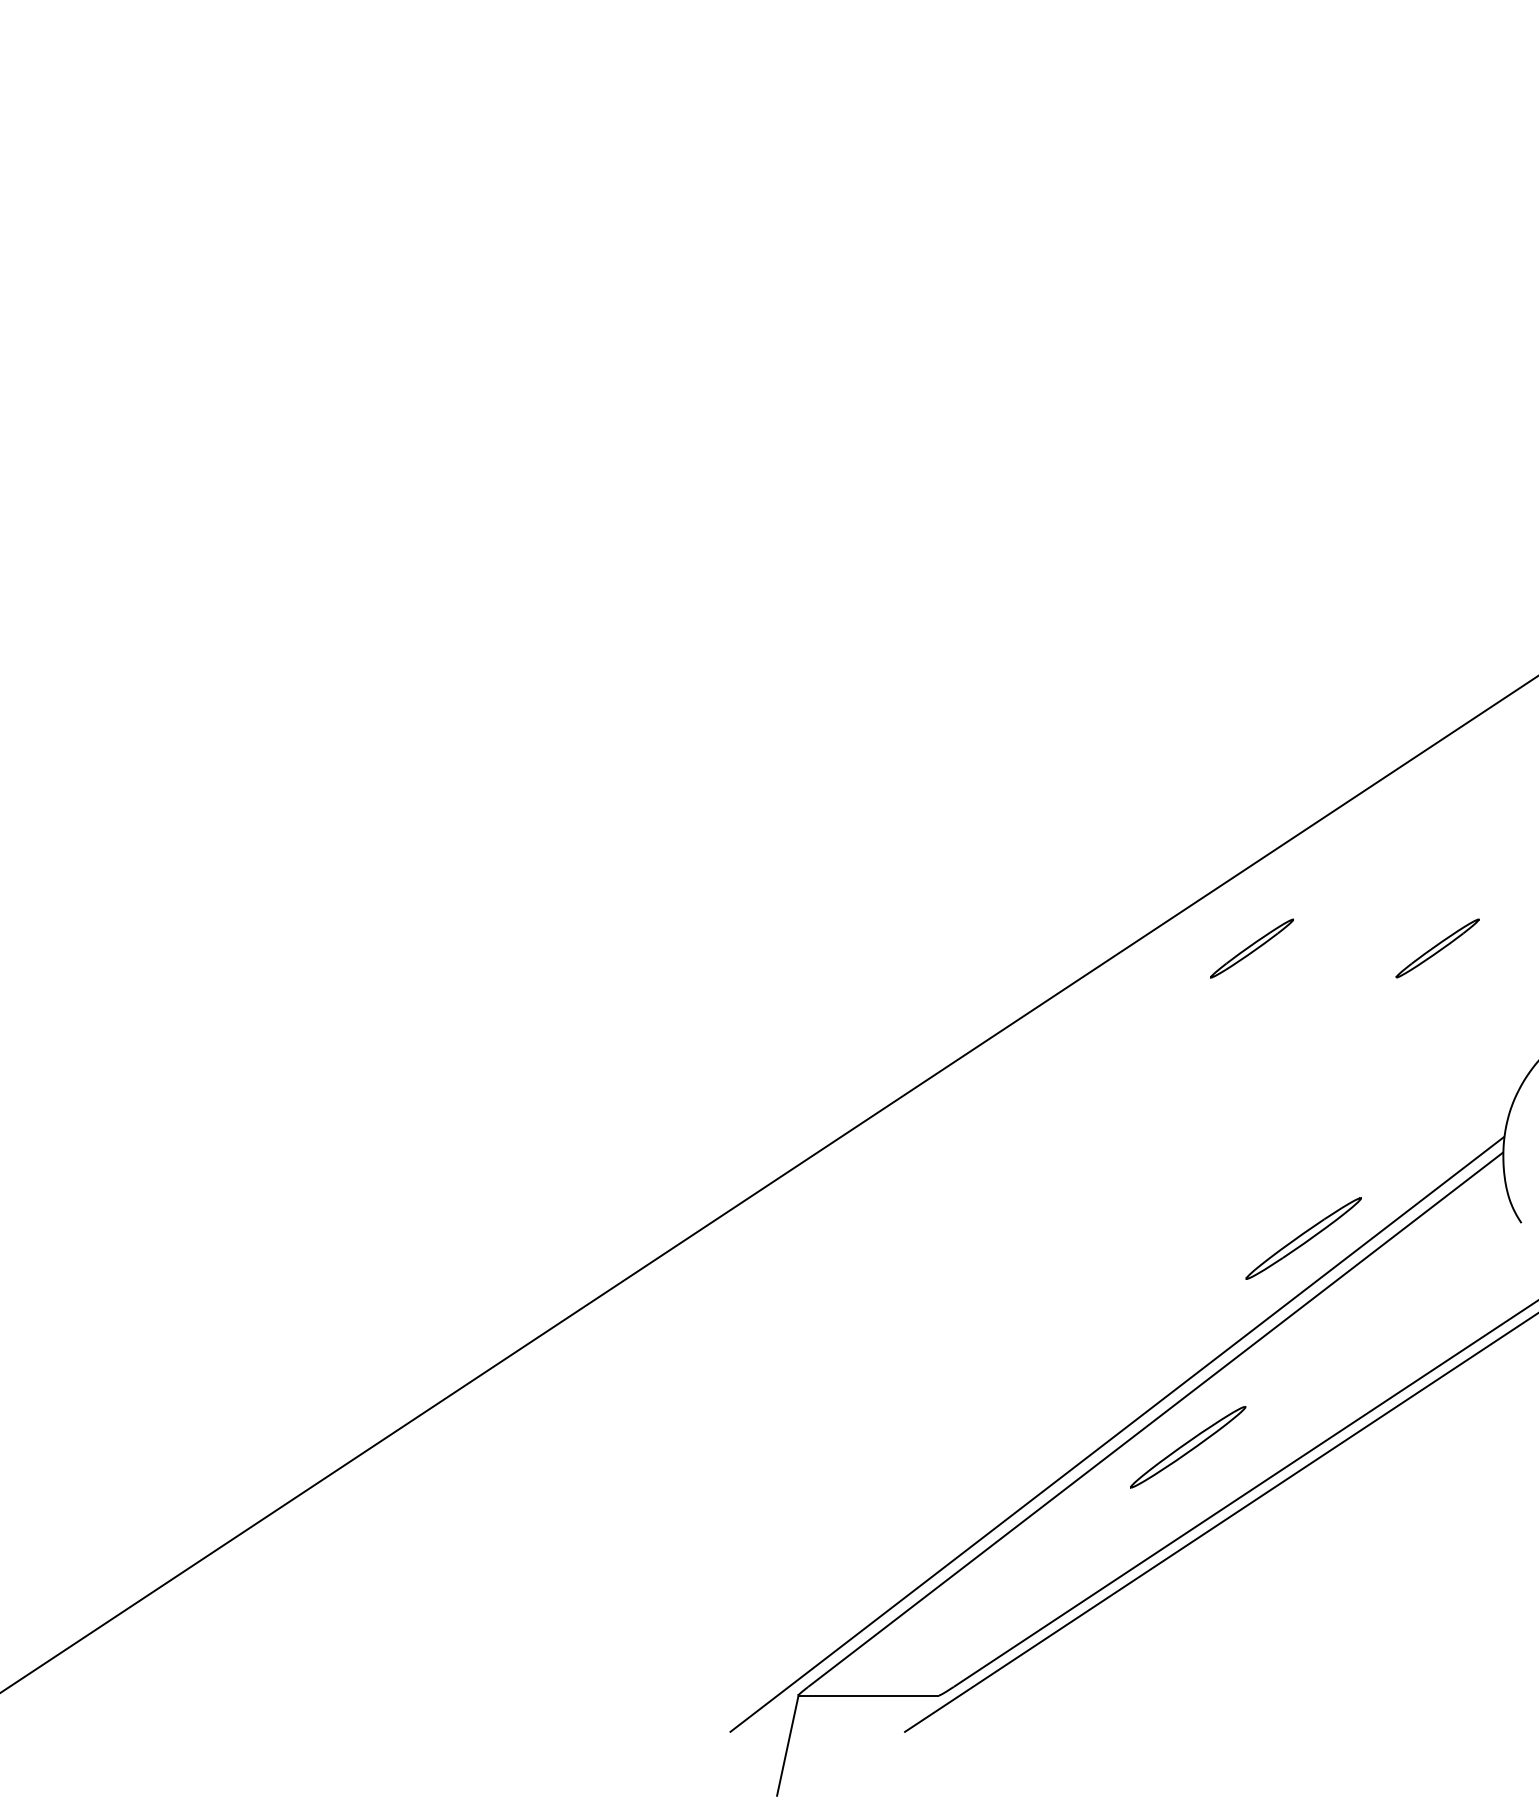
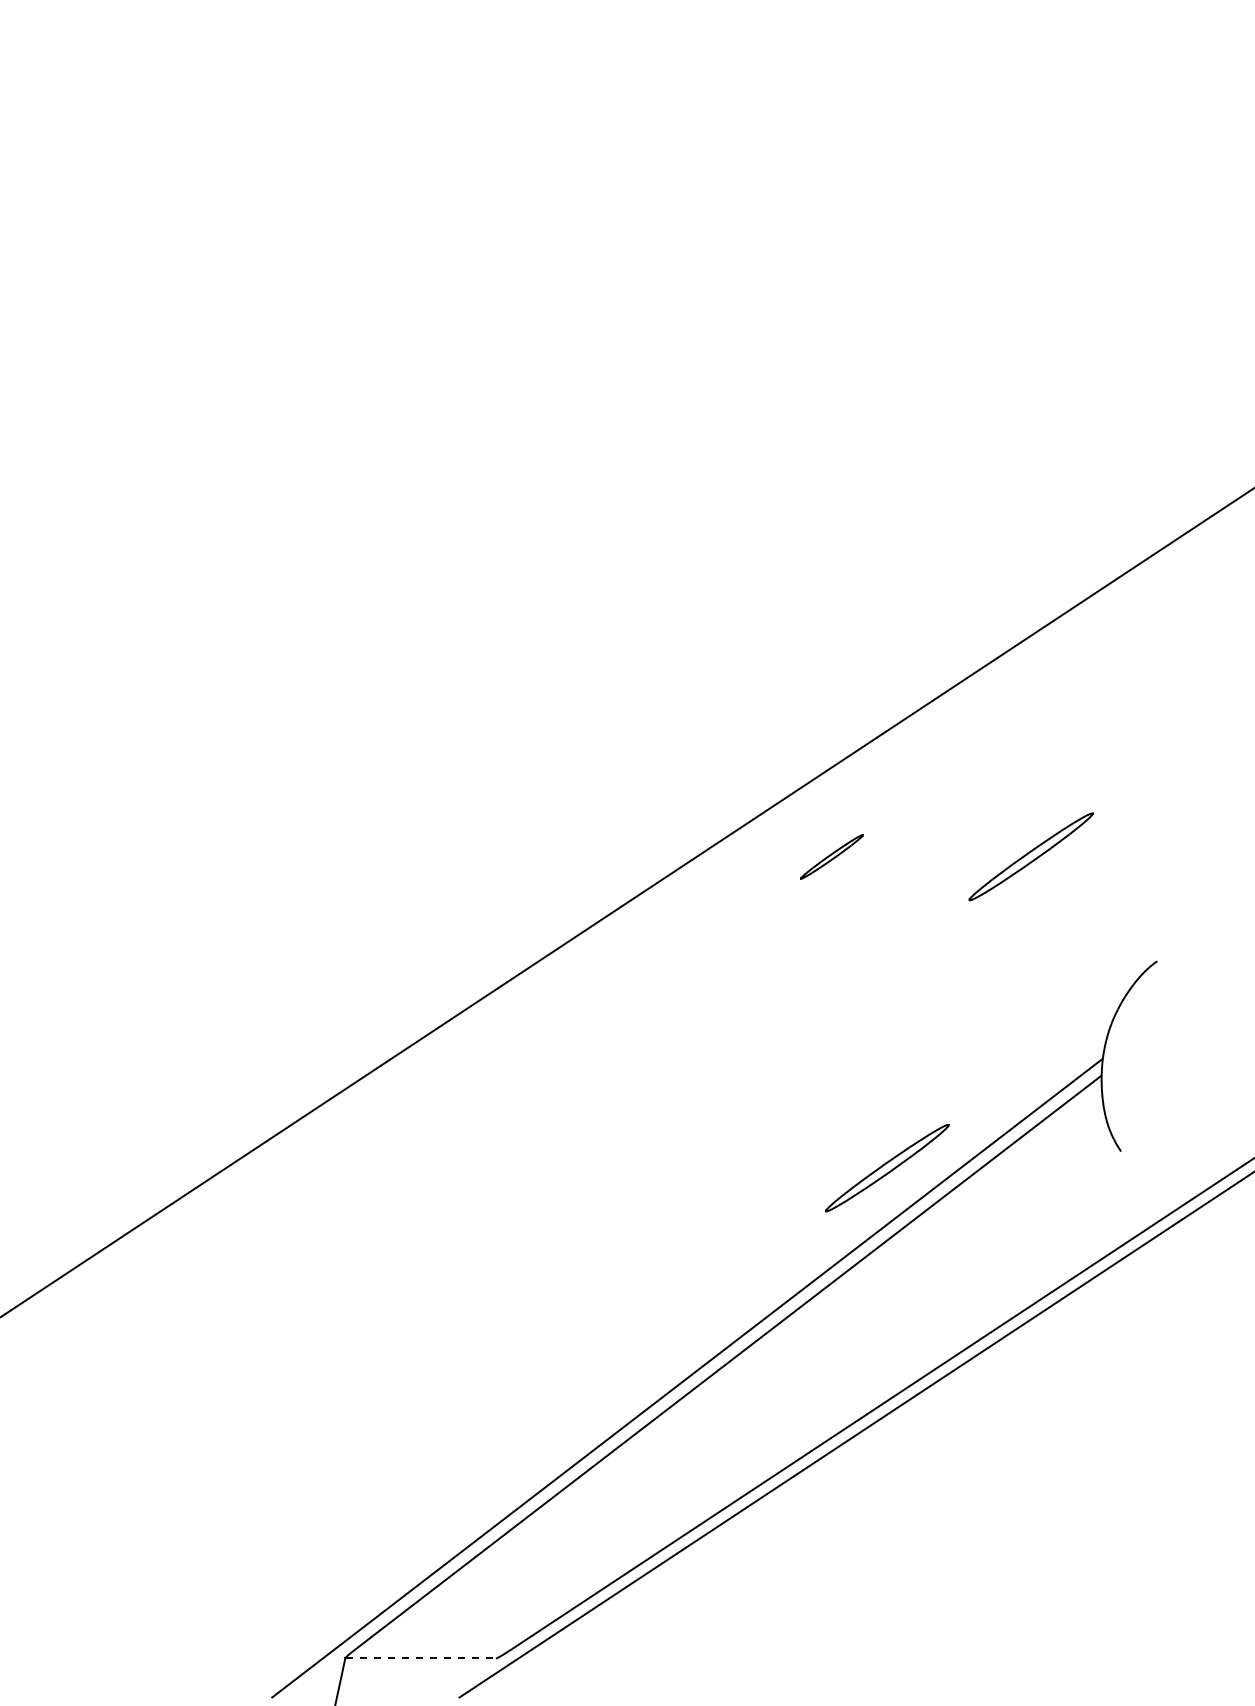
part: (1251, 948) -> (831, 856), size x0.7
part: (1437, 948) -> (1030, 856), size x1.4
part: (1188, 1447) -> (763, 1392), removed
line: (869, 1695) -> (421, 1658), solid -> dashed

